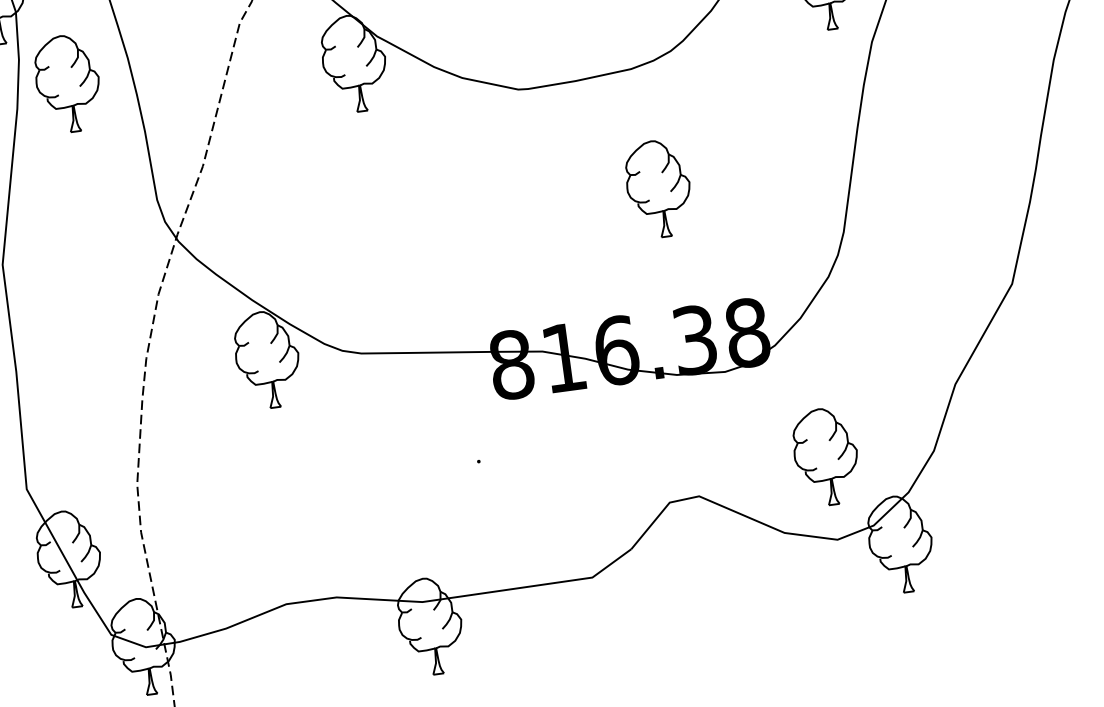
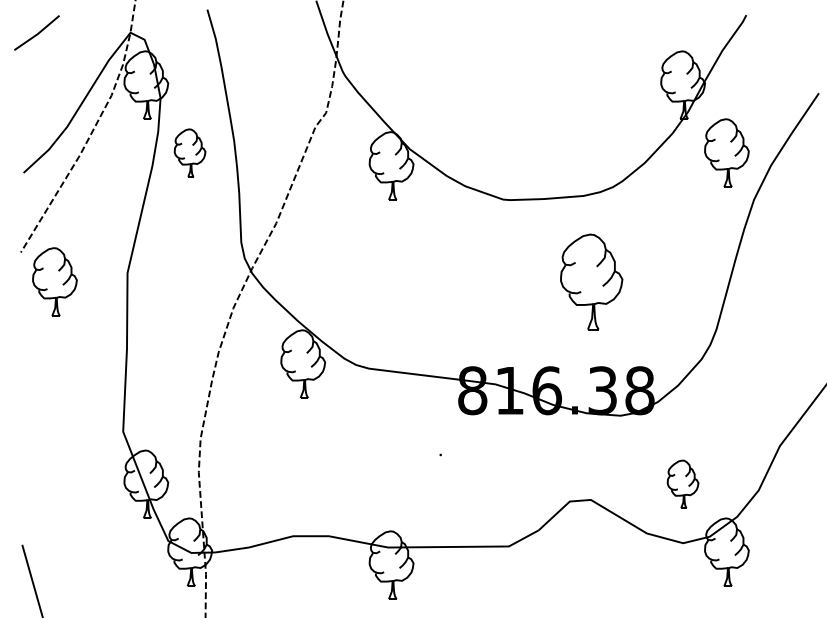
part: (67, 83) -> (189, 152), size x0.7
part: (658, 188) -> (591, 281), size x1.4
part: (825, 455) -> (682, 483), size x0.7

